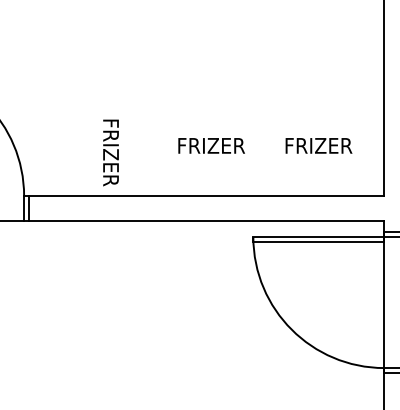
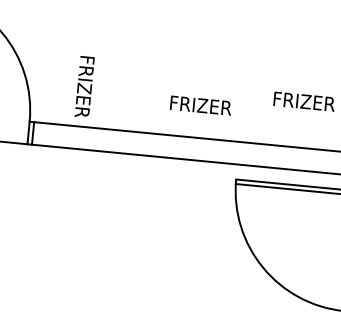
text: (211, 145) -> (200, 105), moved
text: (110, 152) -> (84, 86), moved

